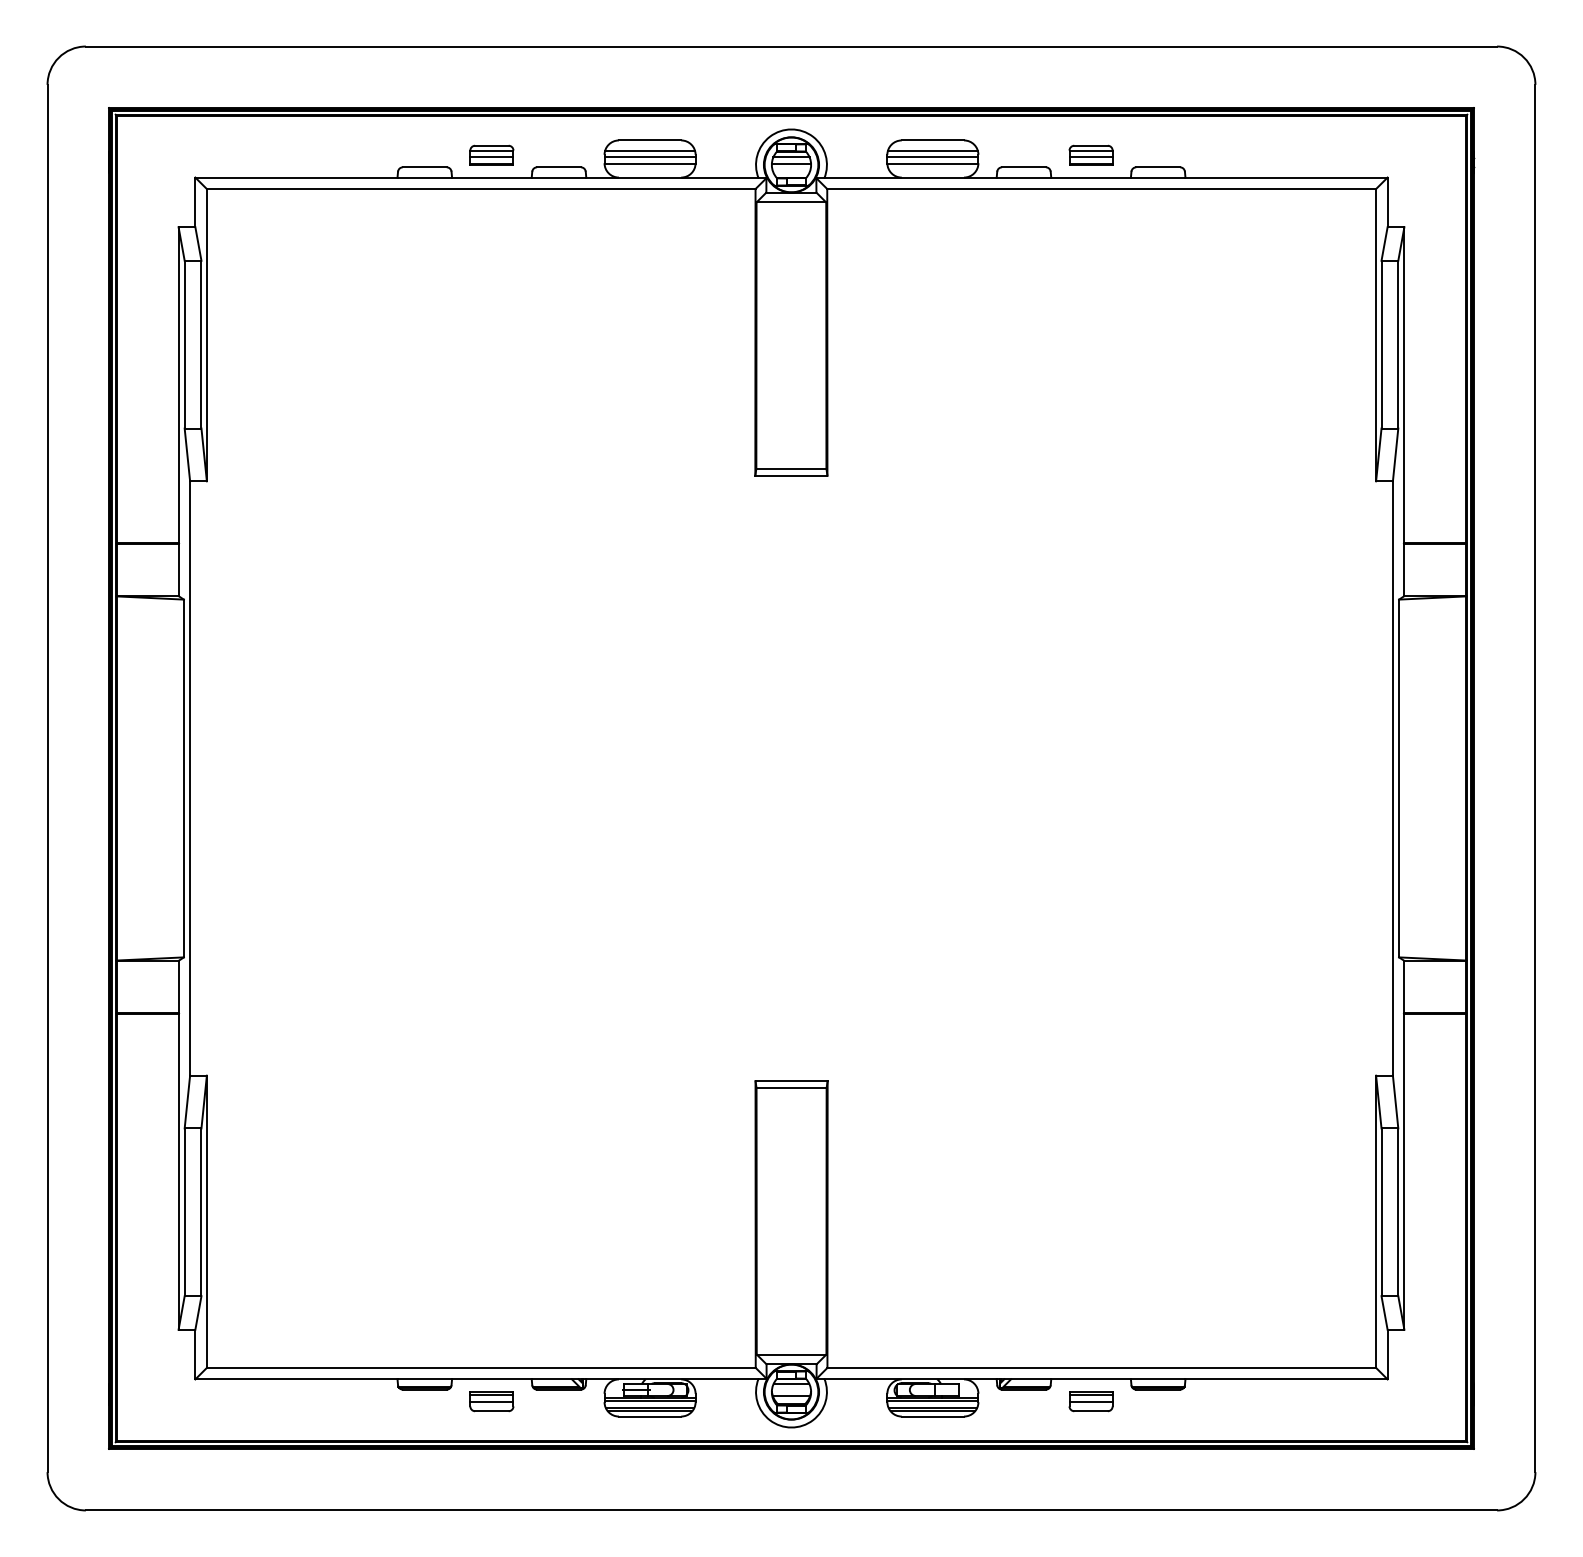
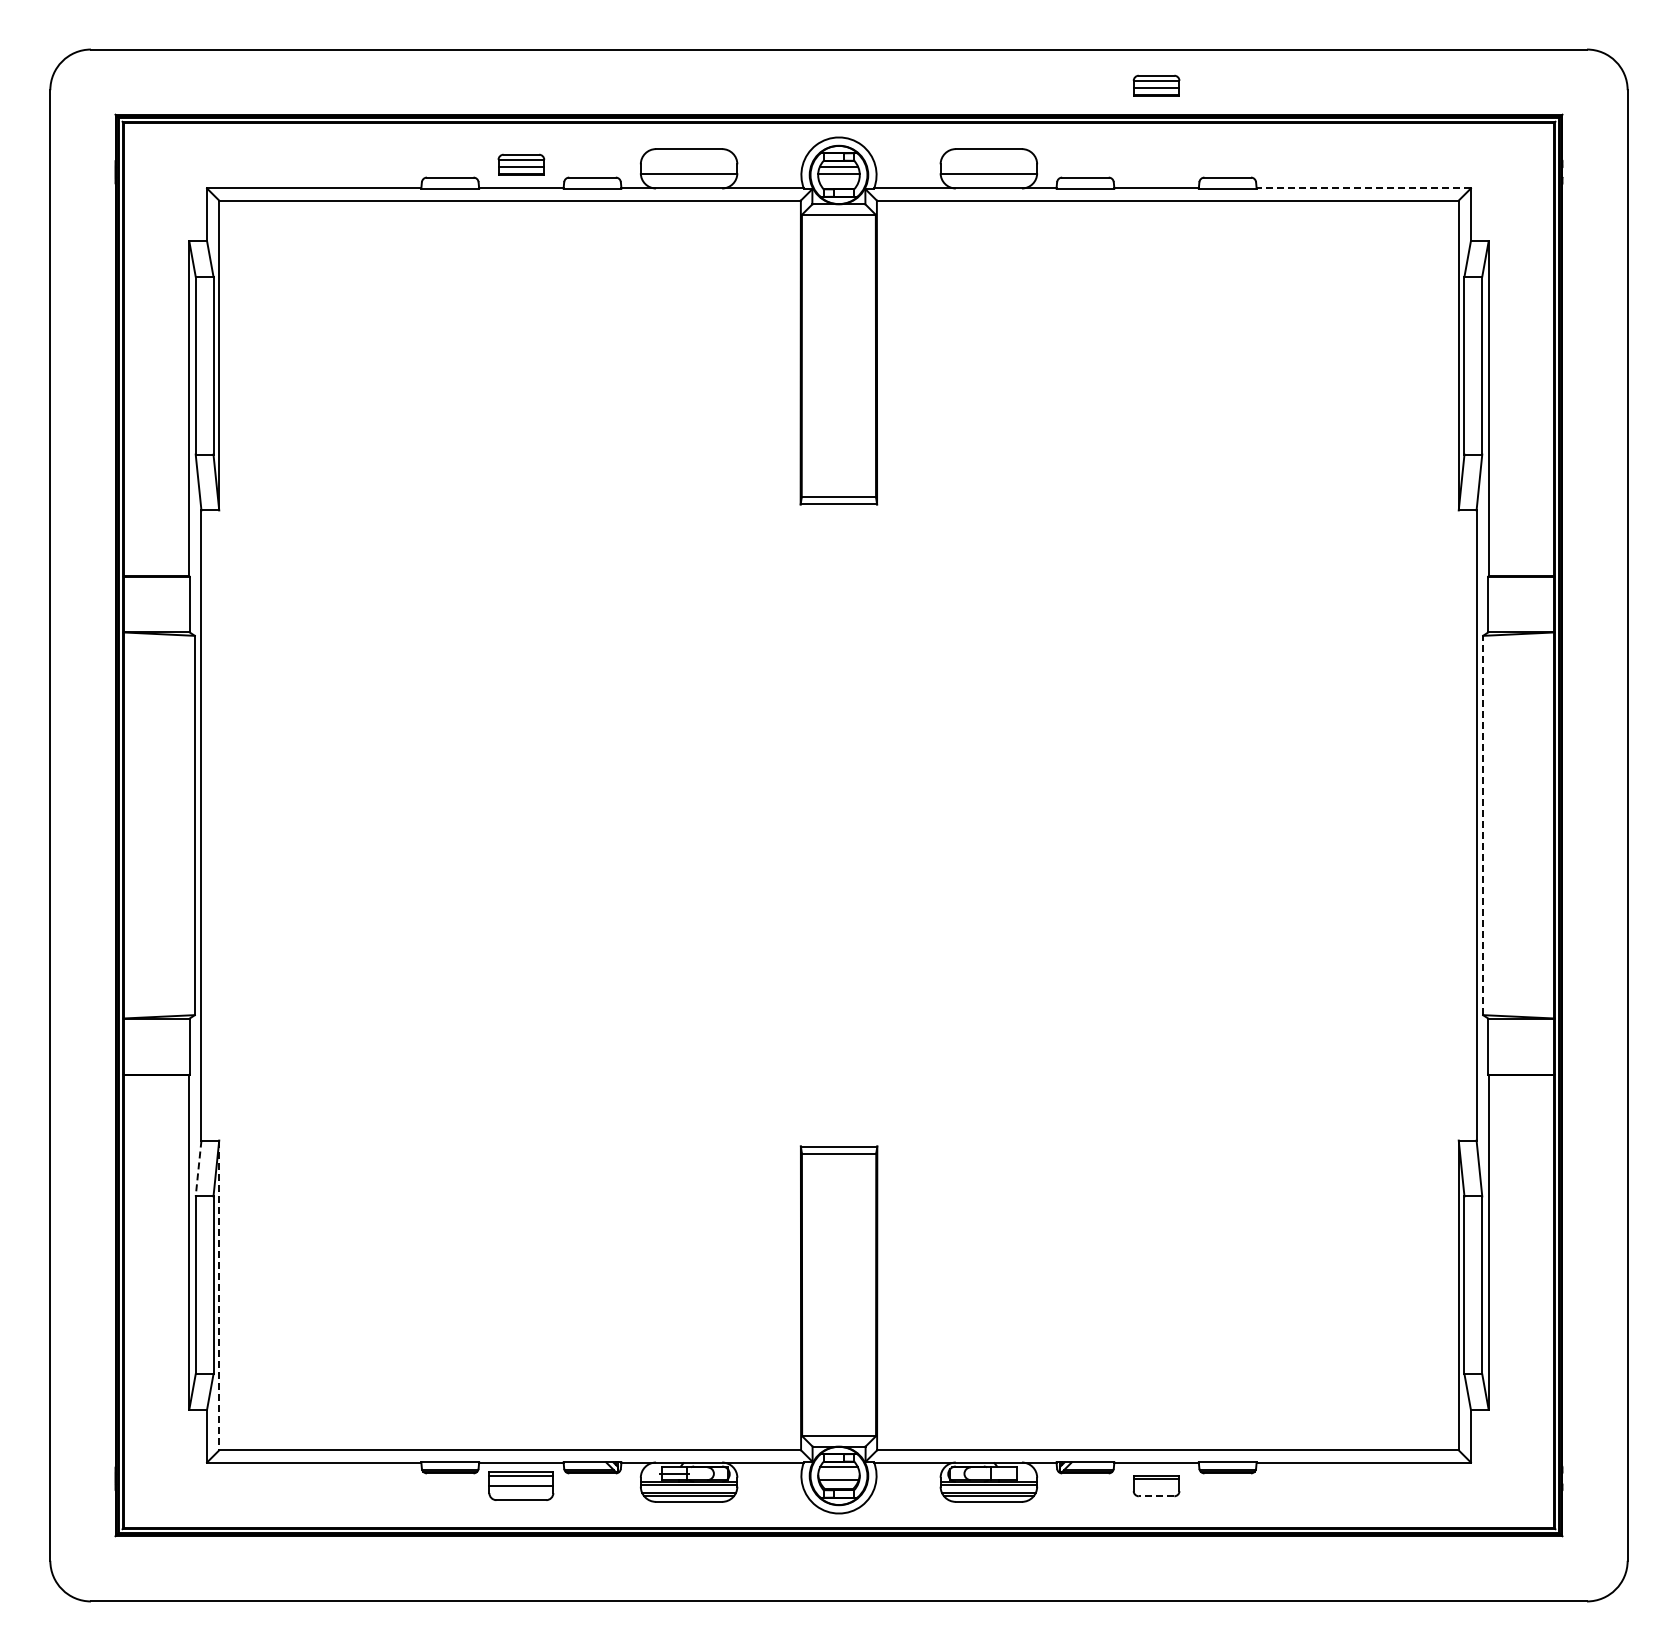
line: (649, 151) -> (688, 160), removed
line: (932, 151) -> (988, 160), removed
part: (1090, 154) -> (1156, 85), moved
line: (649, 156) -> (688, 166), removed
line: (932, 156) -> (988, 166), removed
line: (1286, 177) -> (1363, 188), solid -> dashed
line: (1399, 778) -> (1483, 825), solid -> dashed
line: (187, 1102) -> (198, 1169), solid -> dashed
line: (207, 1221) -> (219, 1295), solid -> dashed
part: (492, 1402) -> (521, 1486), size x1.4
line: (1090, 1402) -> (1156, 1486), removed
line: (1090, 1411) -> (1156, 1496), solid -> dashed

